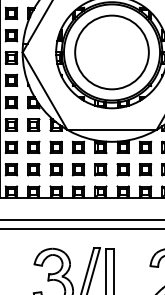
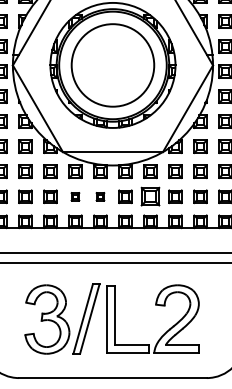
part: (78, 169) -> (75, 196), size x0.6
part: (100, 169) -> (100, 196), size x0.6
part: (145, 169) -> (150, 196), size x1.4

